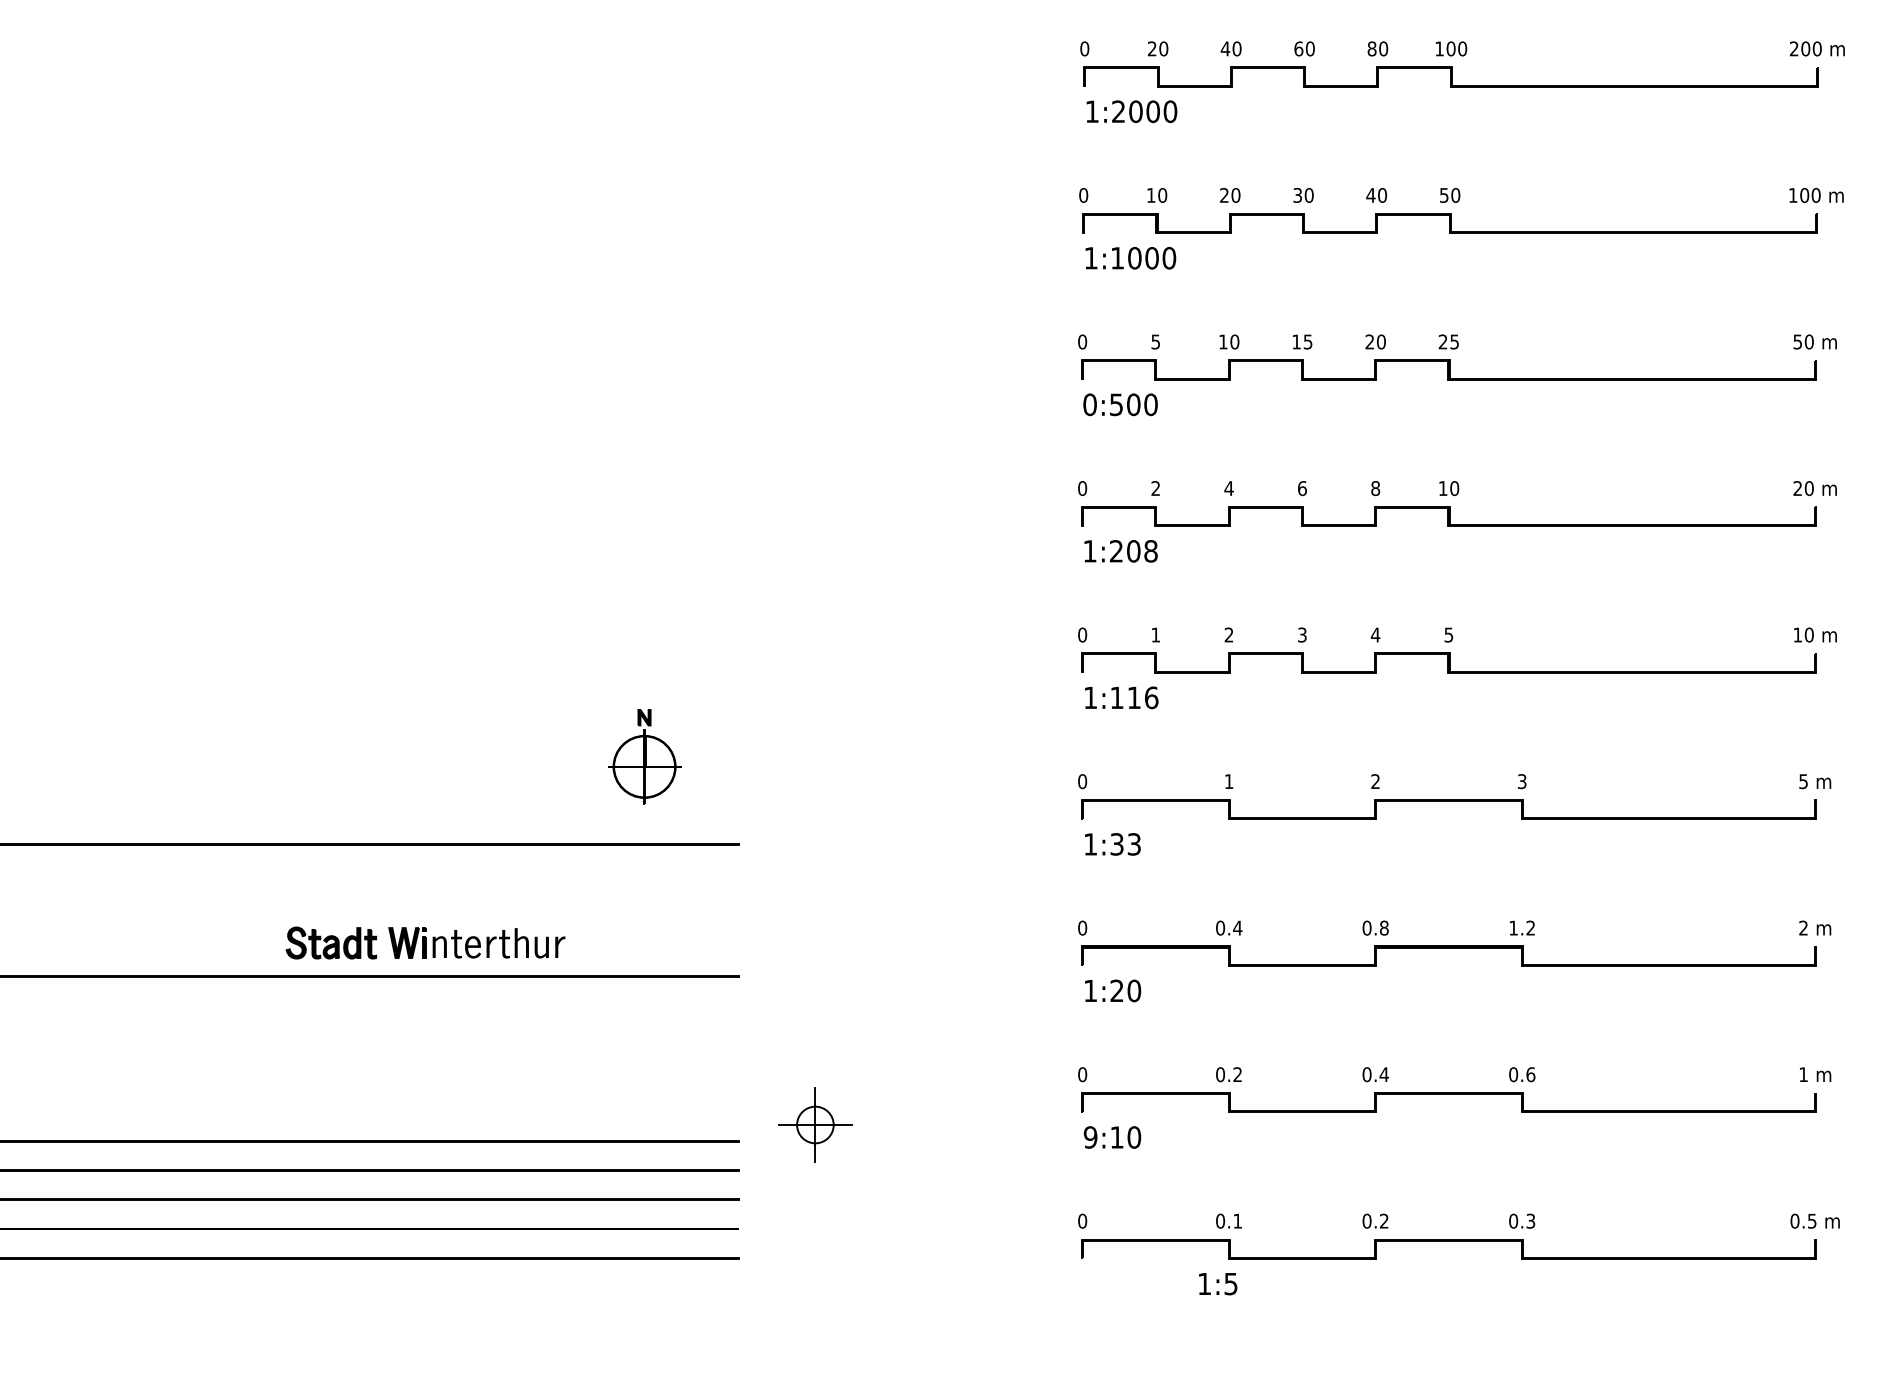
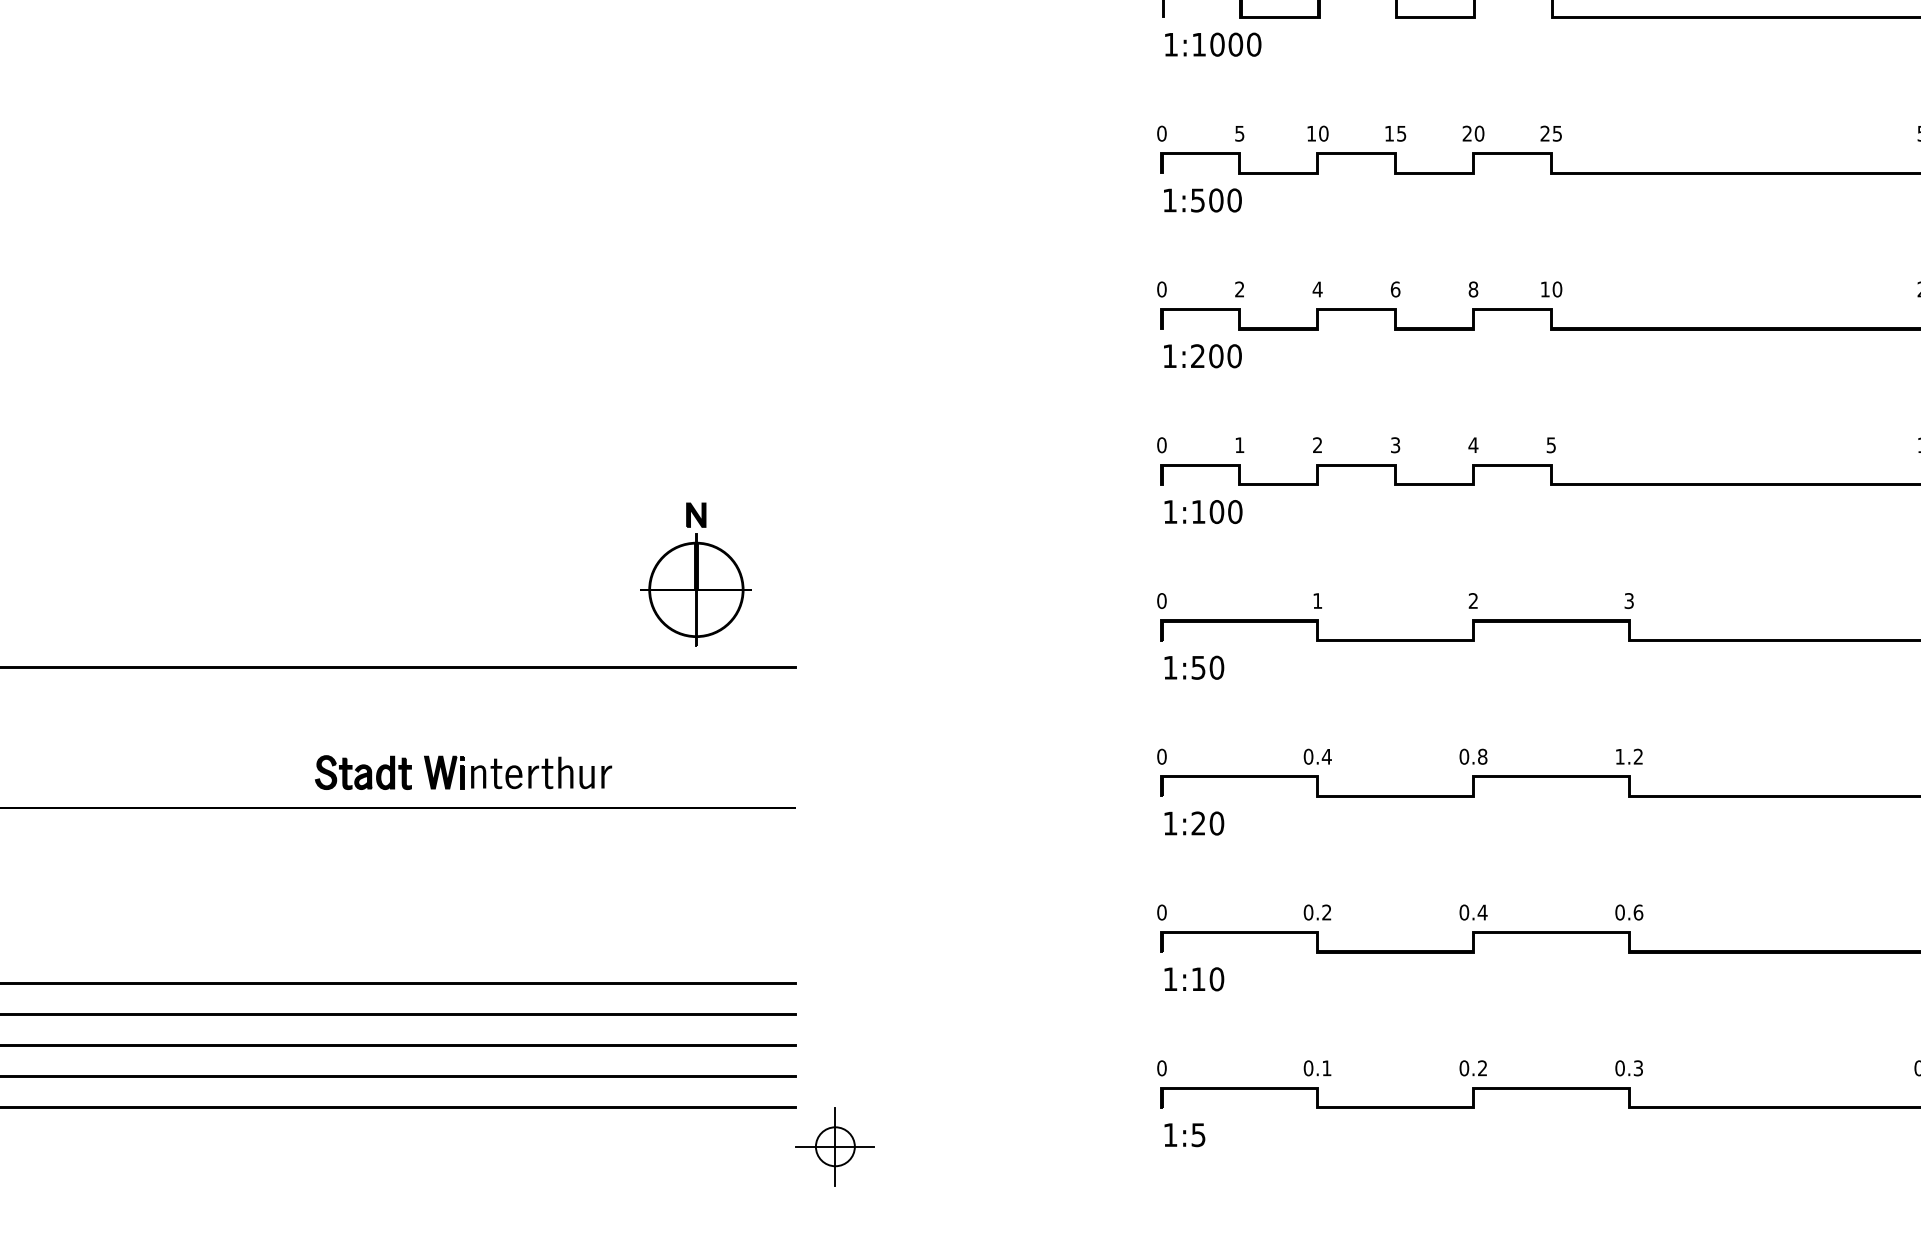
text: (1089, 404) -> (1169, 200), 0:500 -> 1:500
text: (1150, 551) -> (1234, 356), 1:208 -> 1:200
text: (1142, 697) -> (1225, 511), 1:116 -> 1:100
part: (644, 756) -> (696, 574), size x1.43
text: (1126, 844) -> (1208, 667), 1:33 -> 1:50
part: (815, 1124) -> (835, 1146), moved
text: (1090, 1137) -> (1170, 979), 9:10 -> 1:10
text: (1218, 1284) -> (1185, 1135), moved

